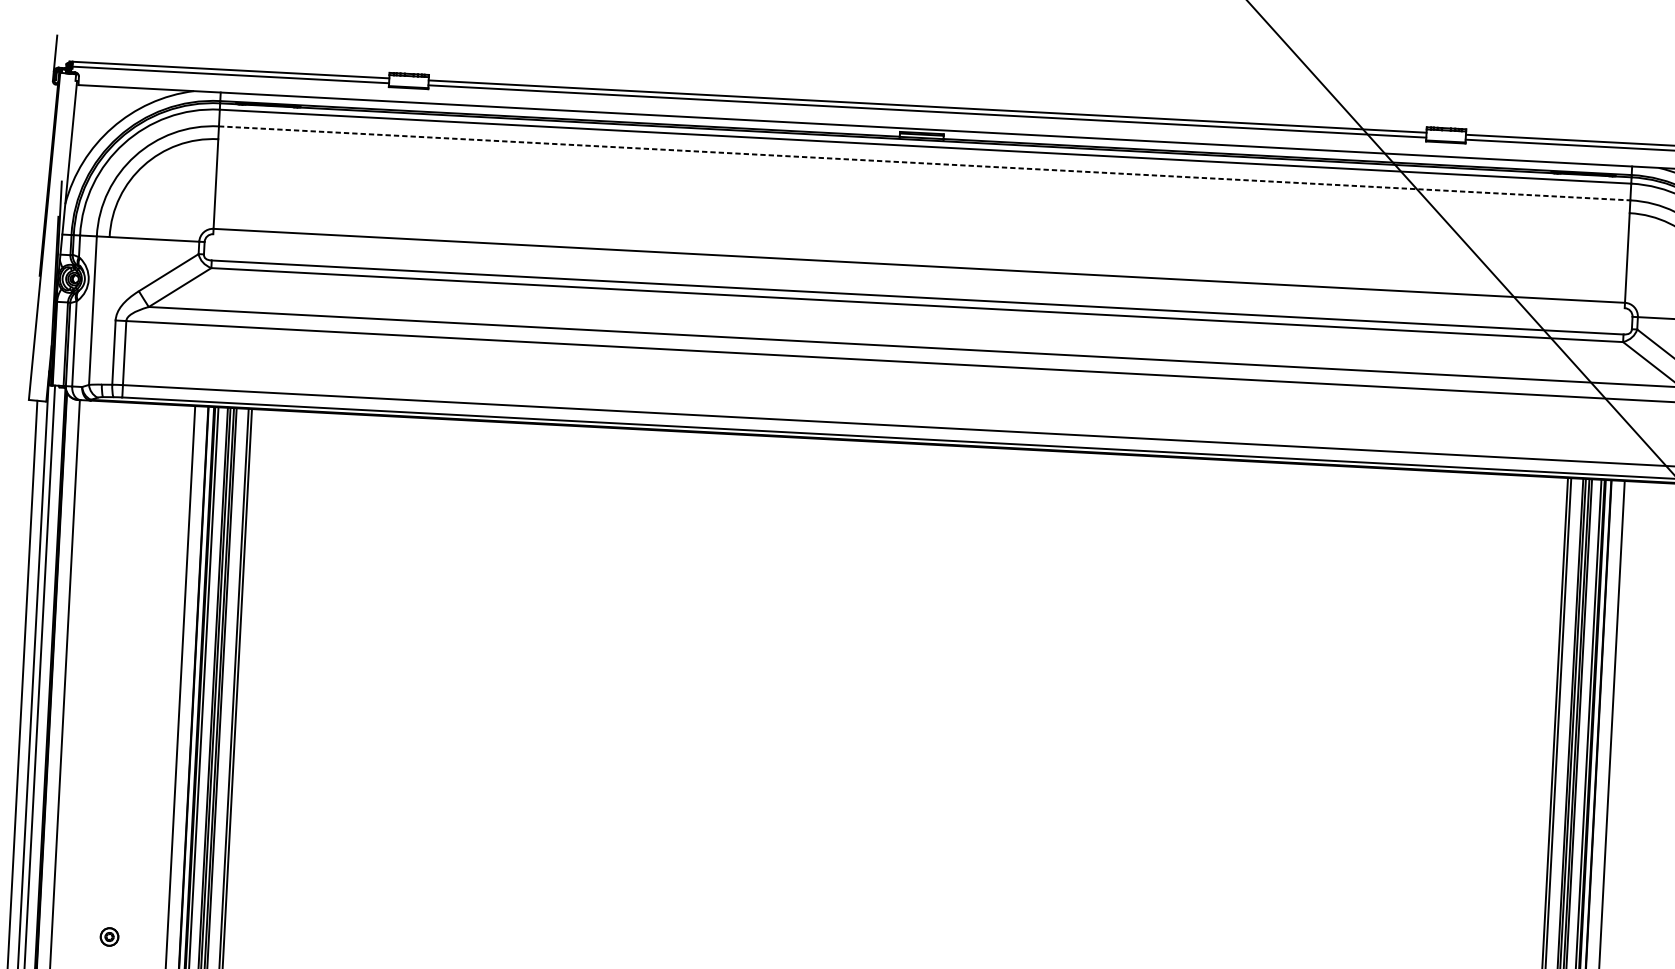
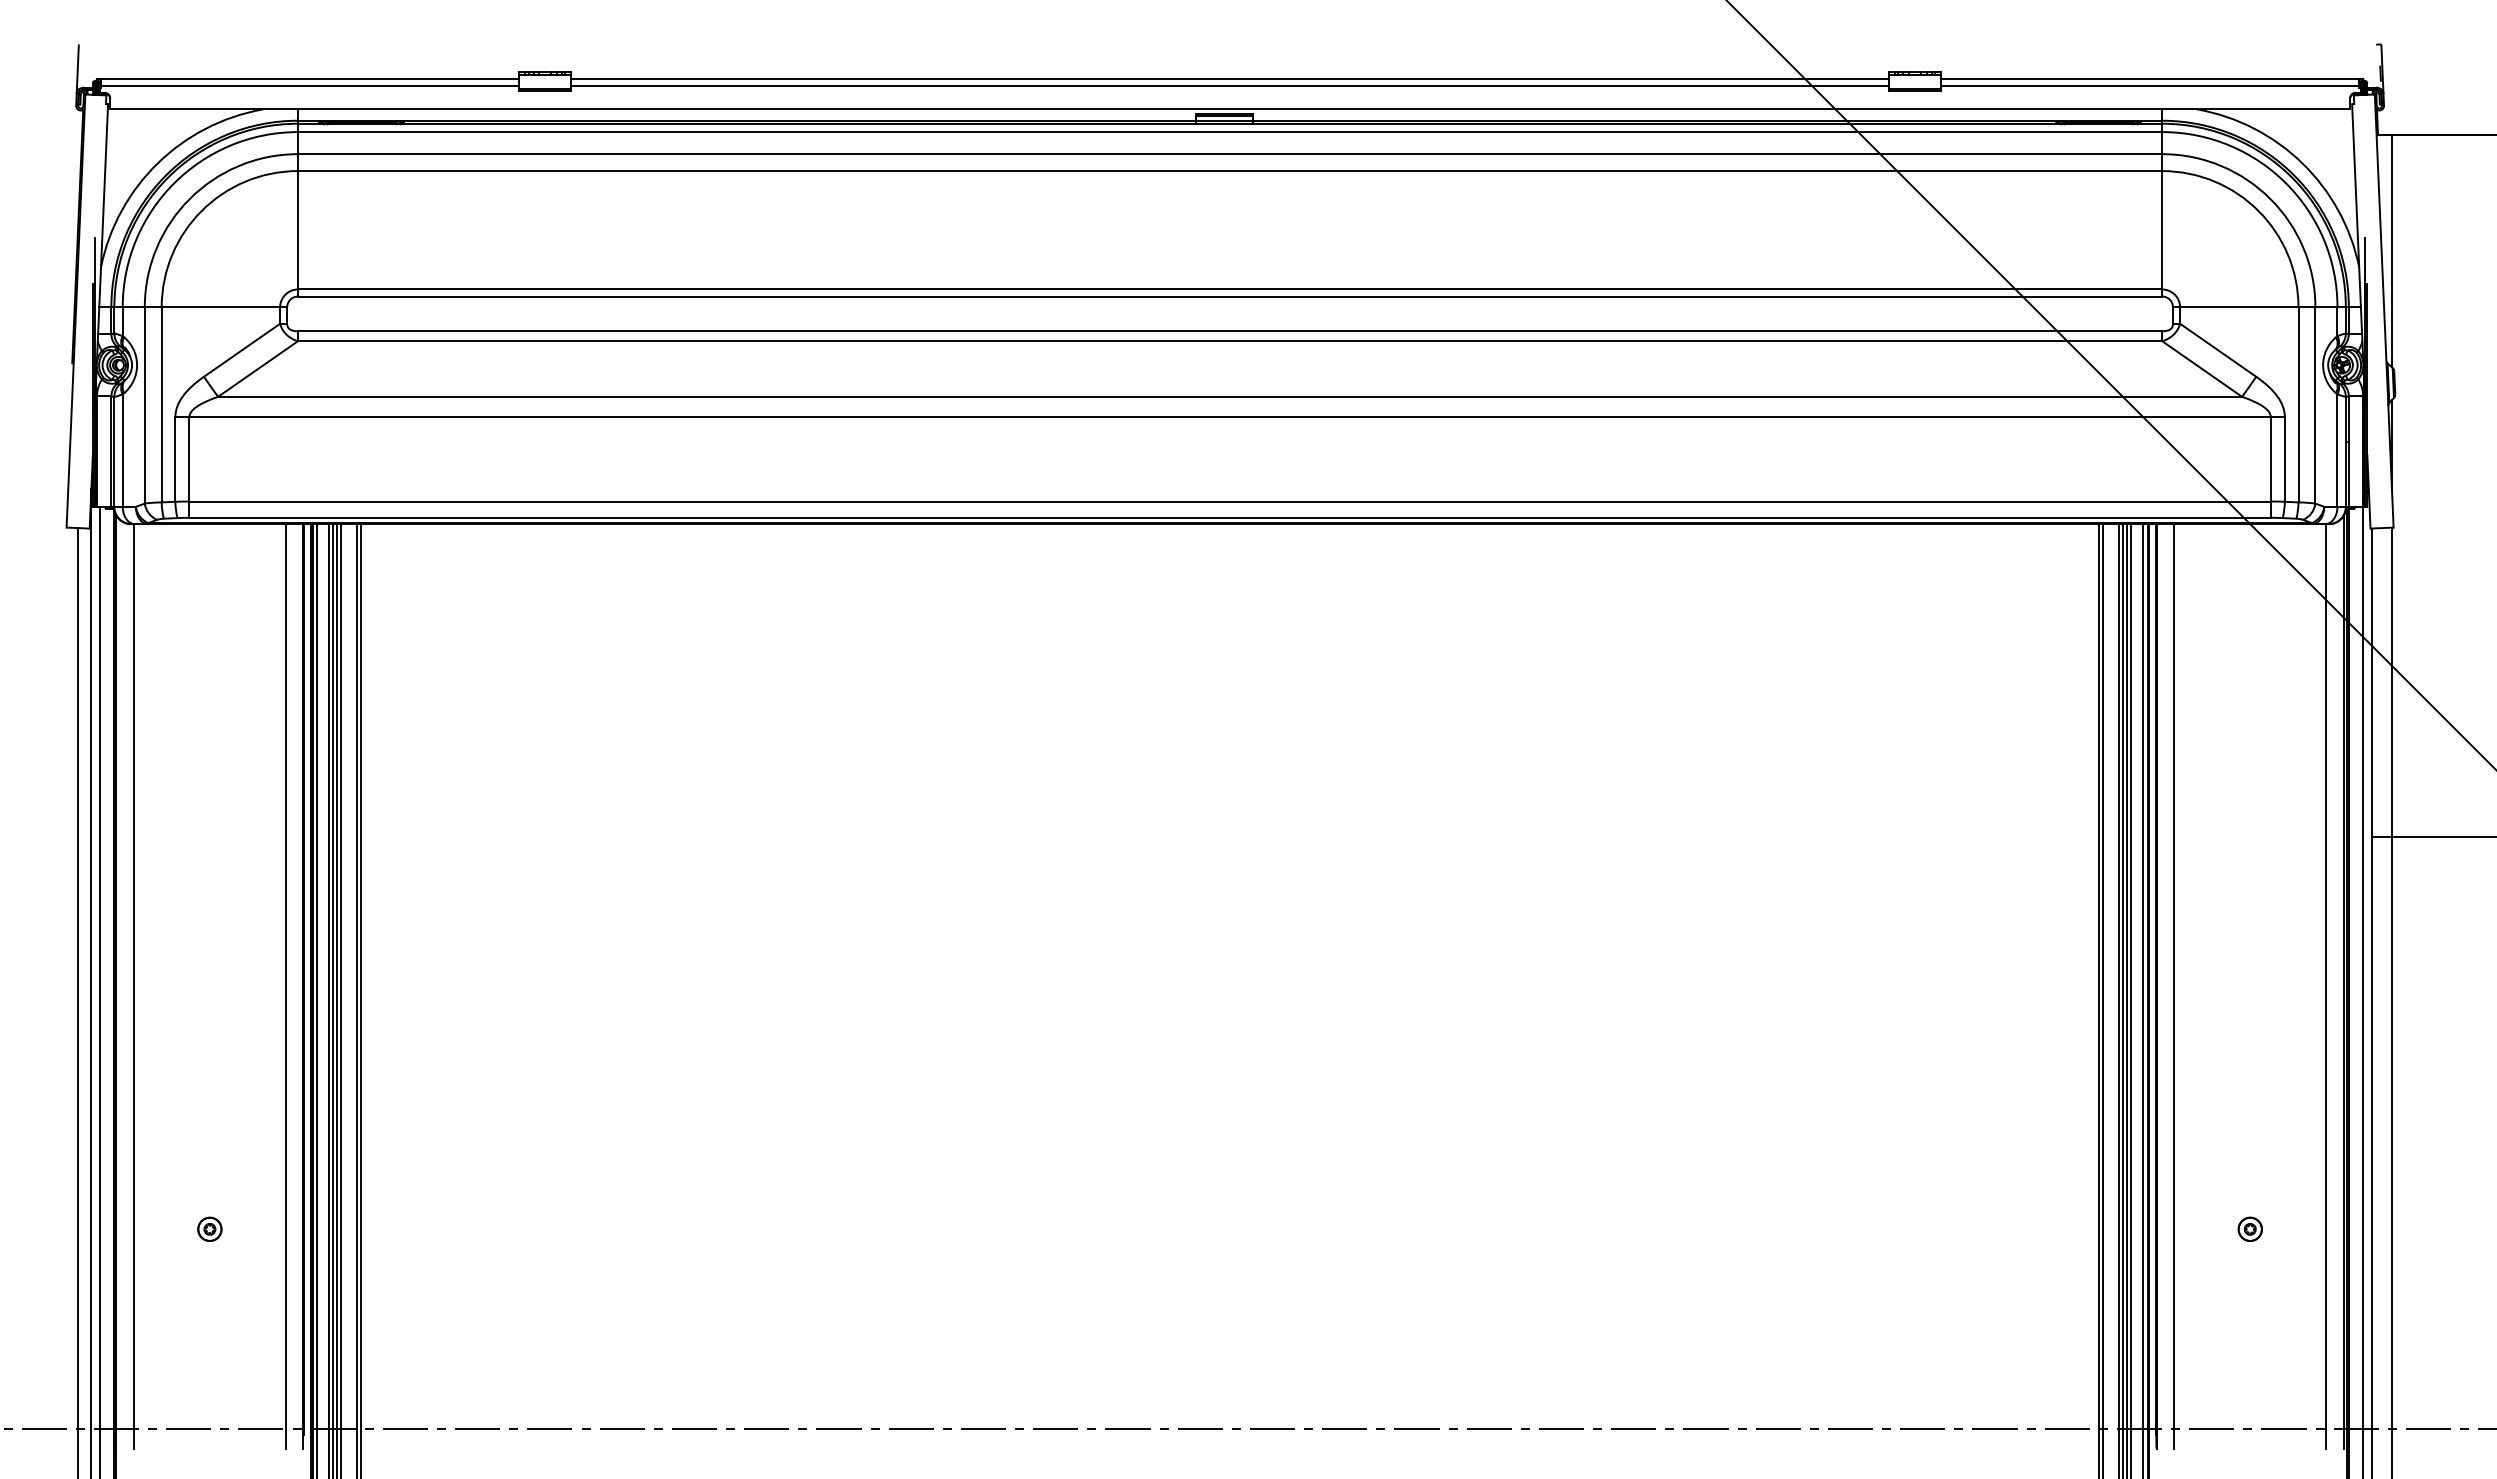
line: (924, 163) -> (1230, 154), dashed -> solid
line: (924, 176) -> (1230, 171), added
line: (919, 271) -> (1230, 296), added
line: (105, 310) -> (161, 404), added

